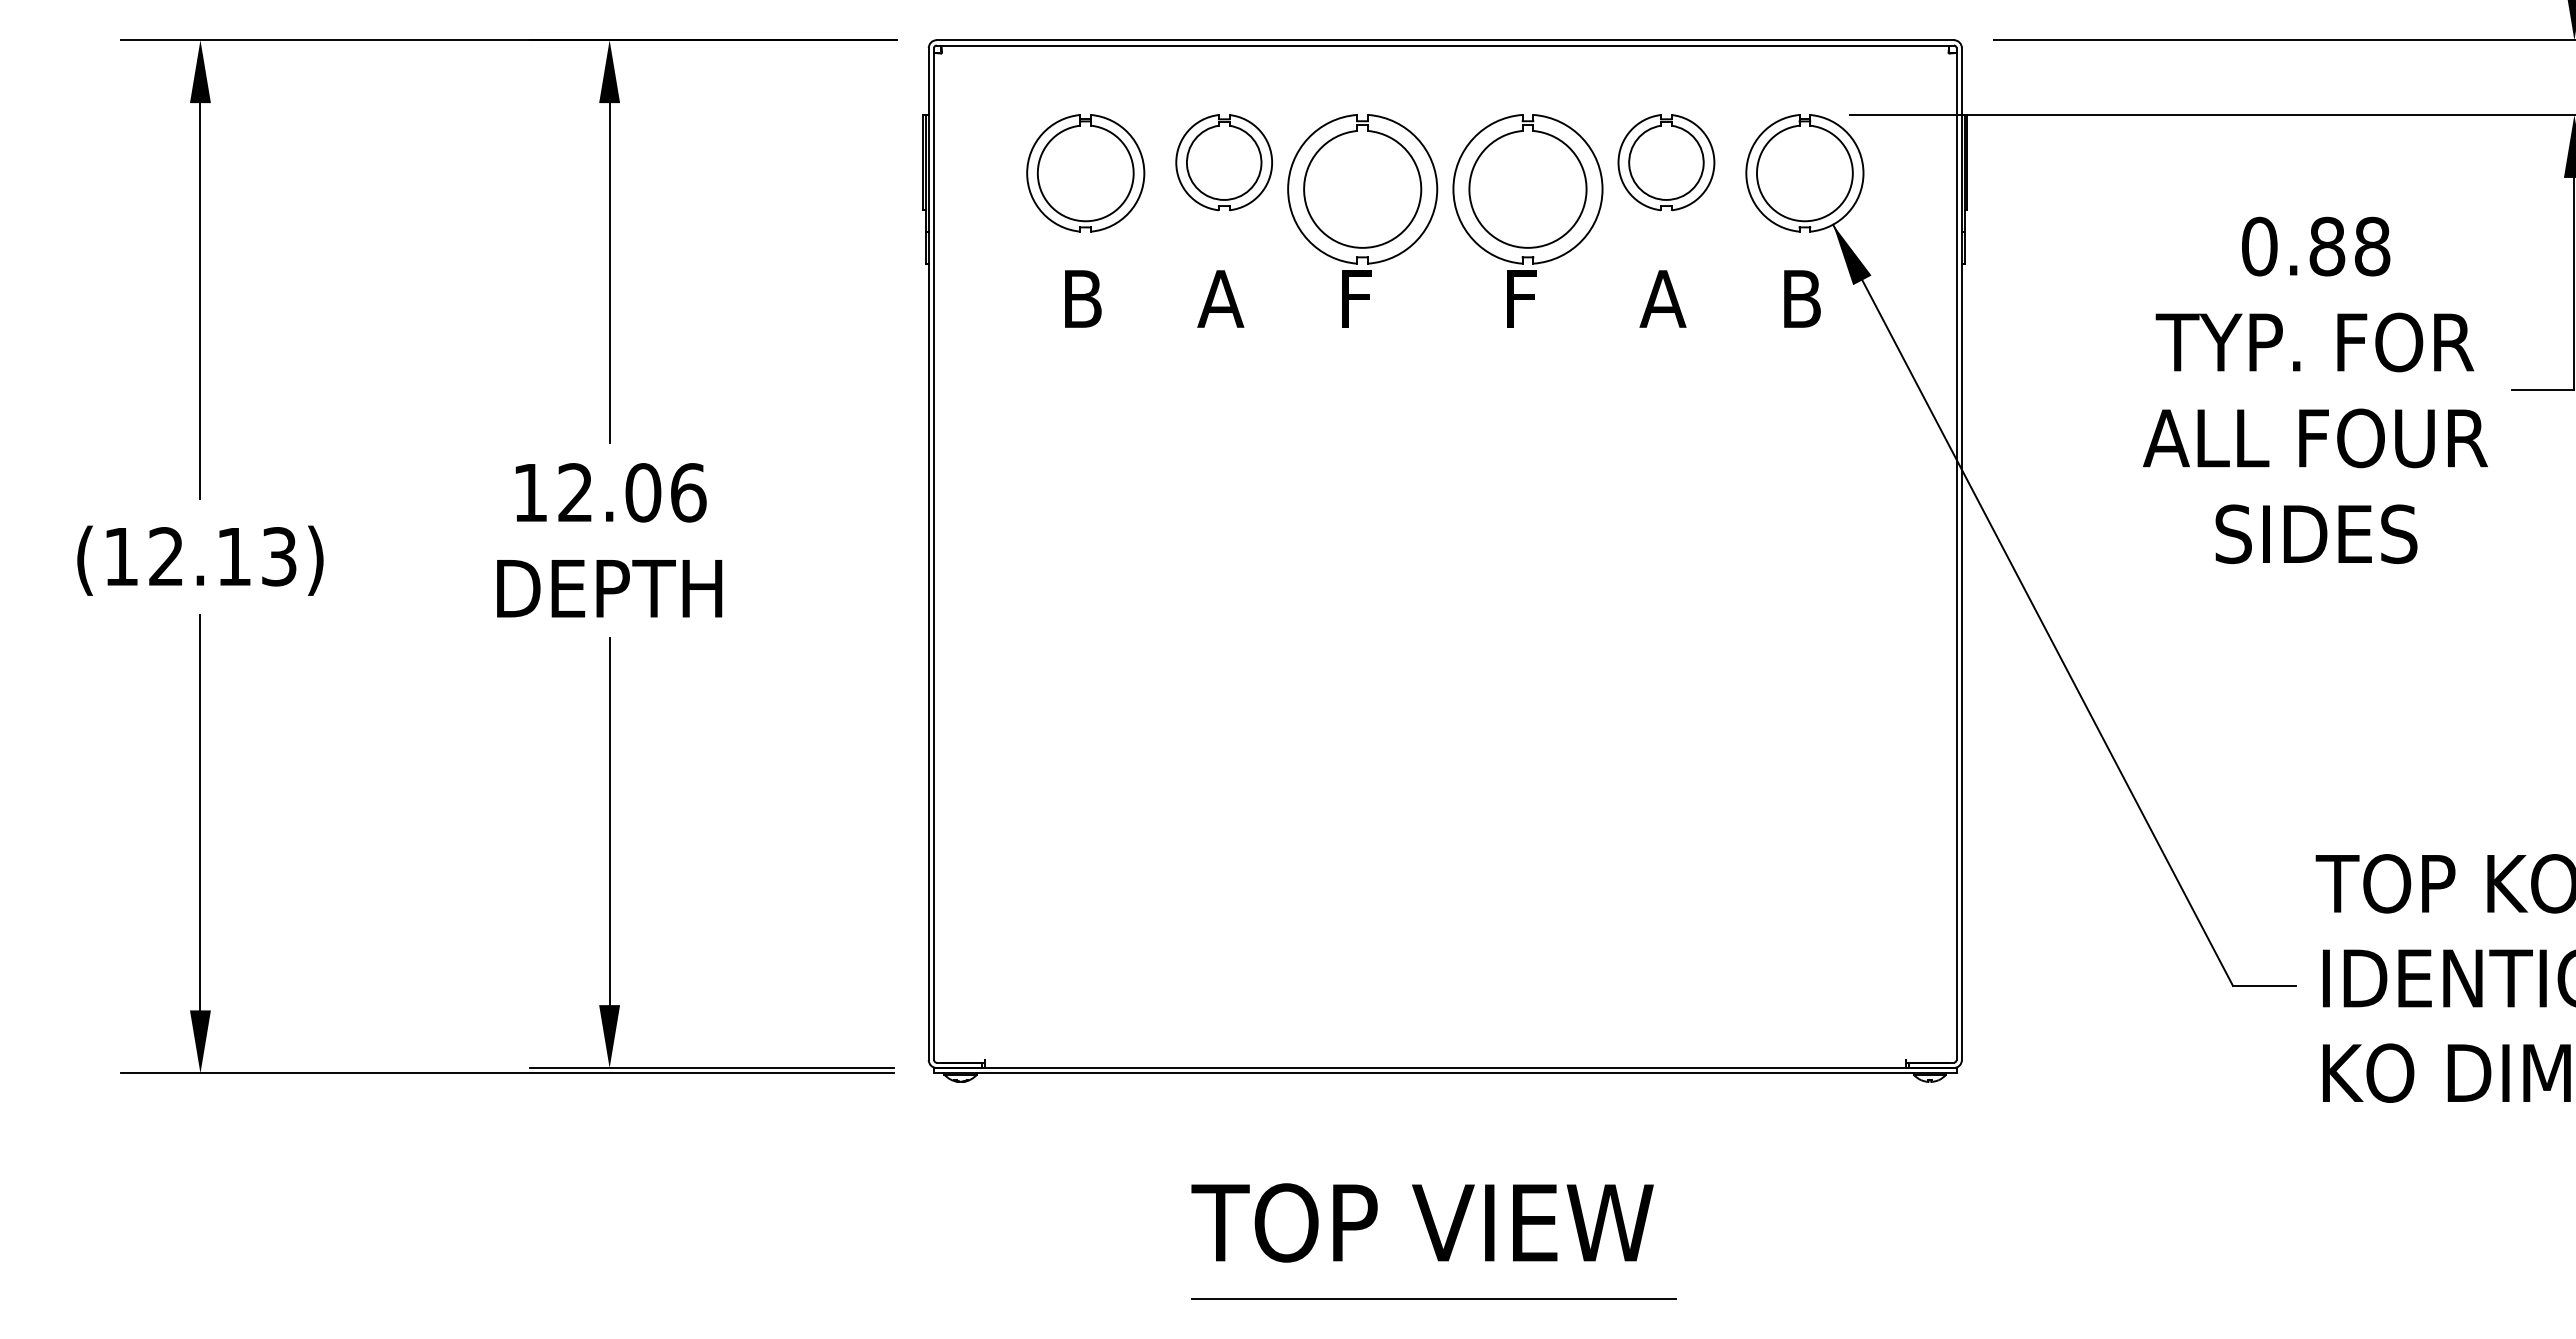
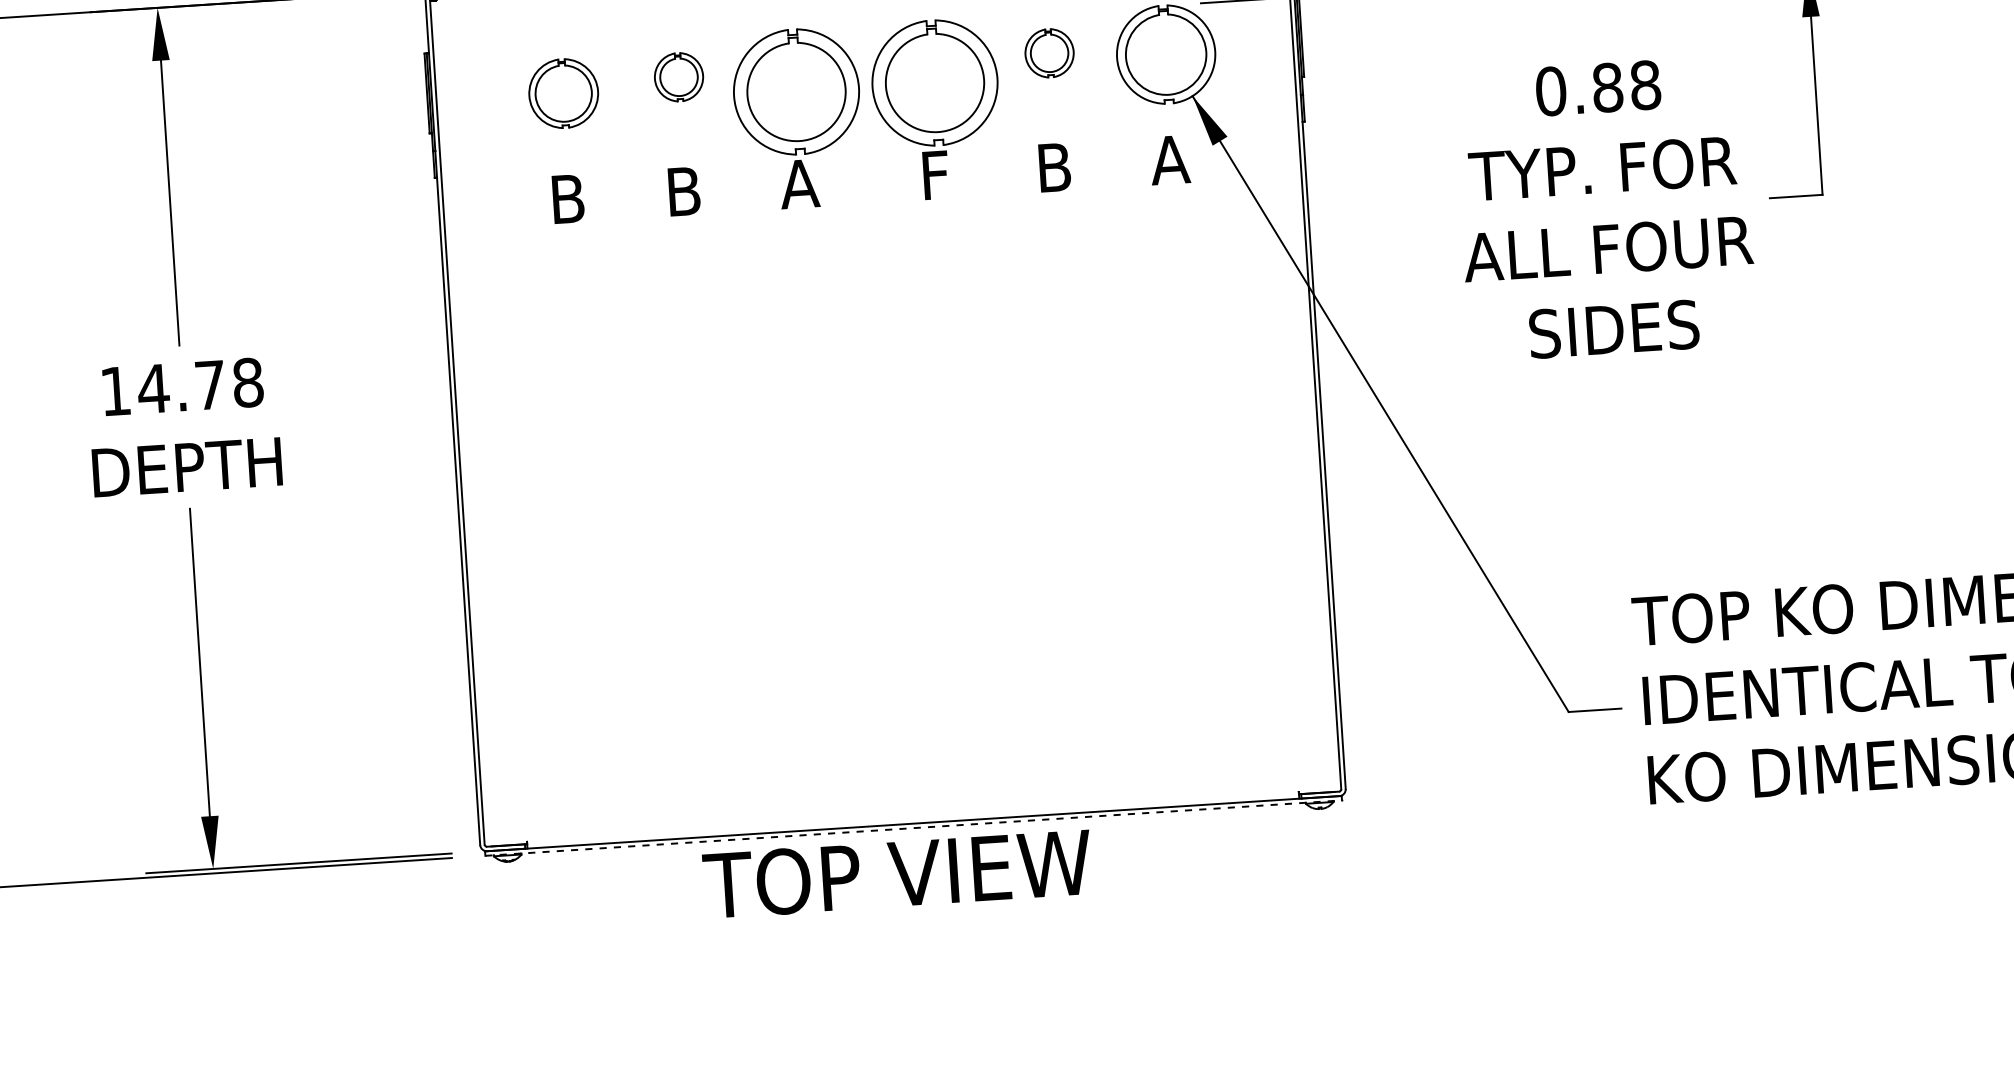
part: (1223, 162) -> (678, 77), size x0.6
part: (1666, 162) -> (1049, 53), size x0.6
part: (1085, 173) -> (563, 93), size x0.7
text: (1220, 298) -> (683, 191), A -> B
text: (1358, 298) -> (798, 183), F -> A
text: (1662, 298) -> (1053, 167), A -> B
text: (1801, 298) -> (1170, 159), B -> A
text: (631, 492) -> (200, 385), 12.06 -> 14.78
line: (1445, 1073) -> (913, 828), solid -> dashed
text: (1422, 1222) -> (897, 873), moved
line: (1433, 1298) -> (915, 1017), removed

